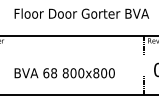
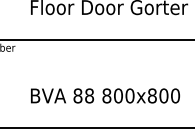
text: (46, 73) -> (78, 96), 68 -> 88

